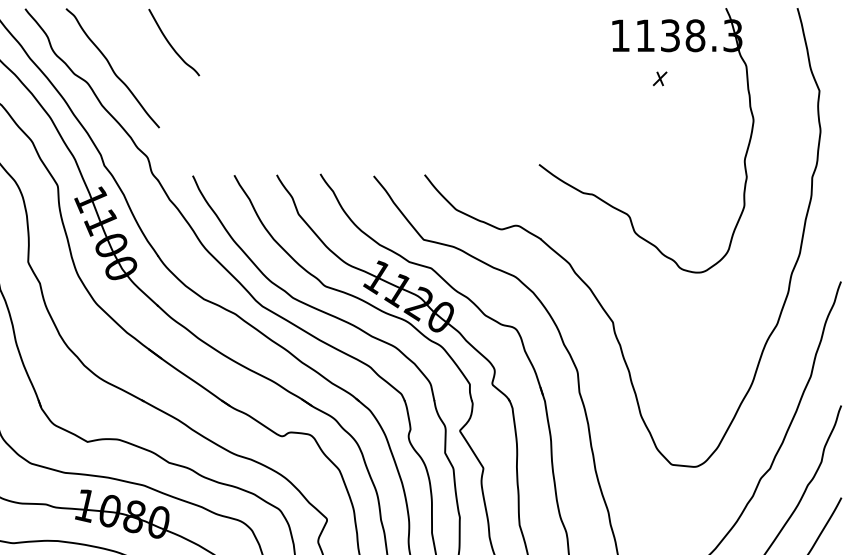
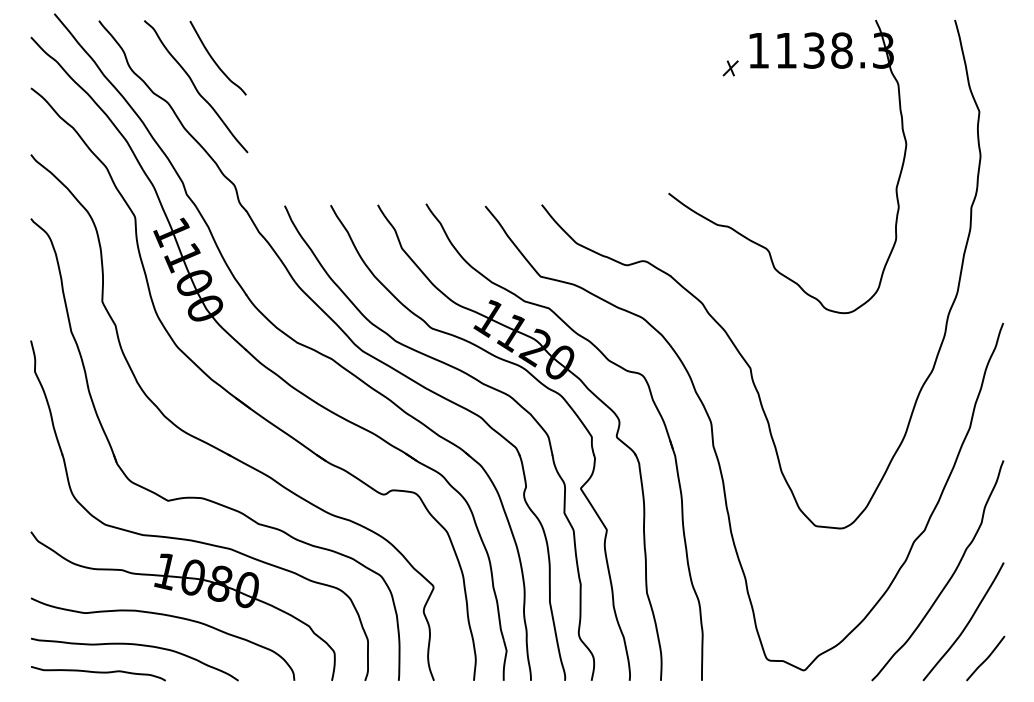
curve: (170, 43) -> (214, 59), moved
part: (659, 78) -> (730, 68), moved

